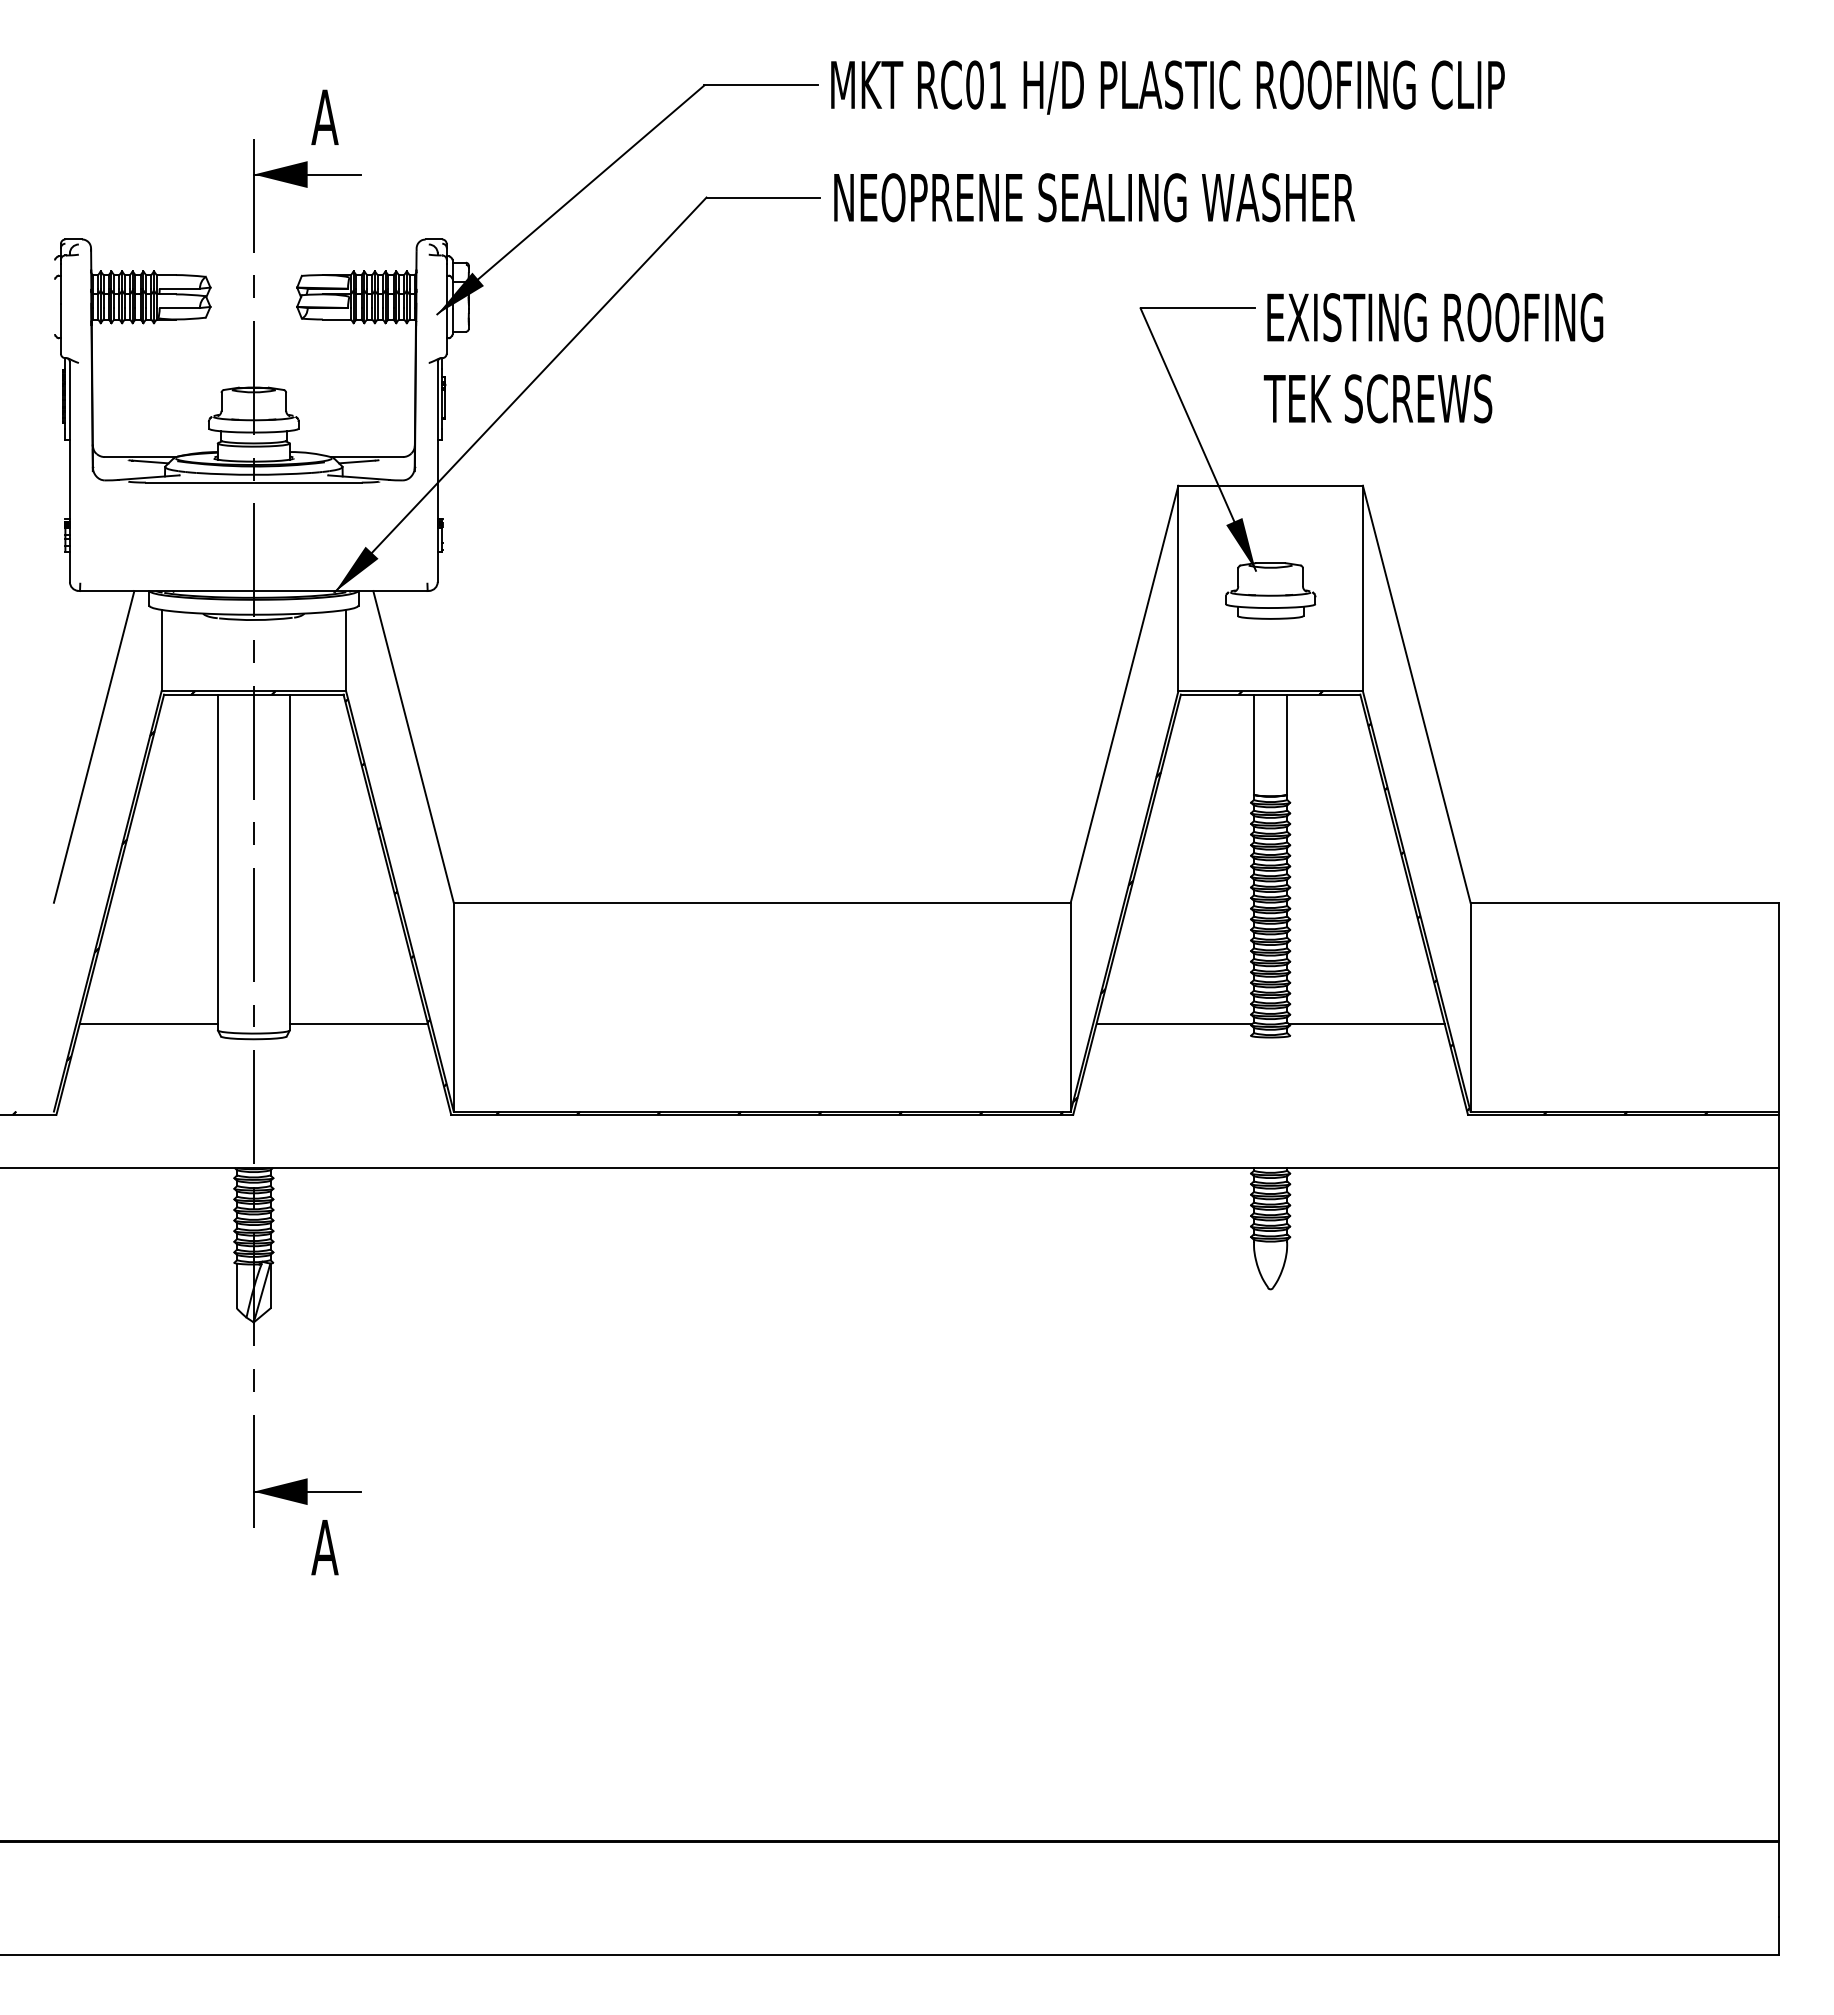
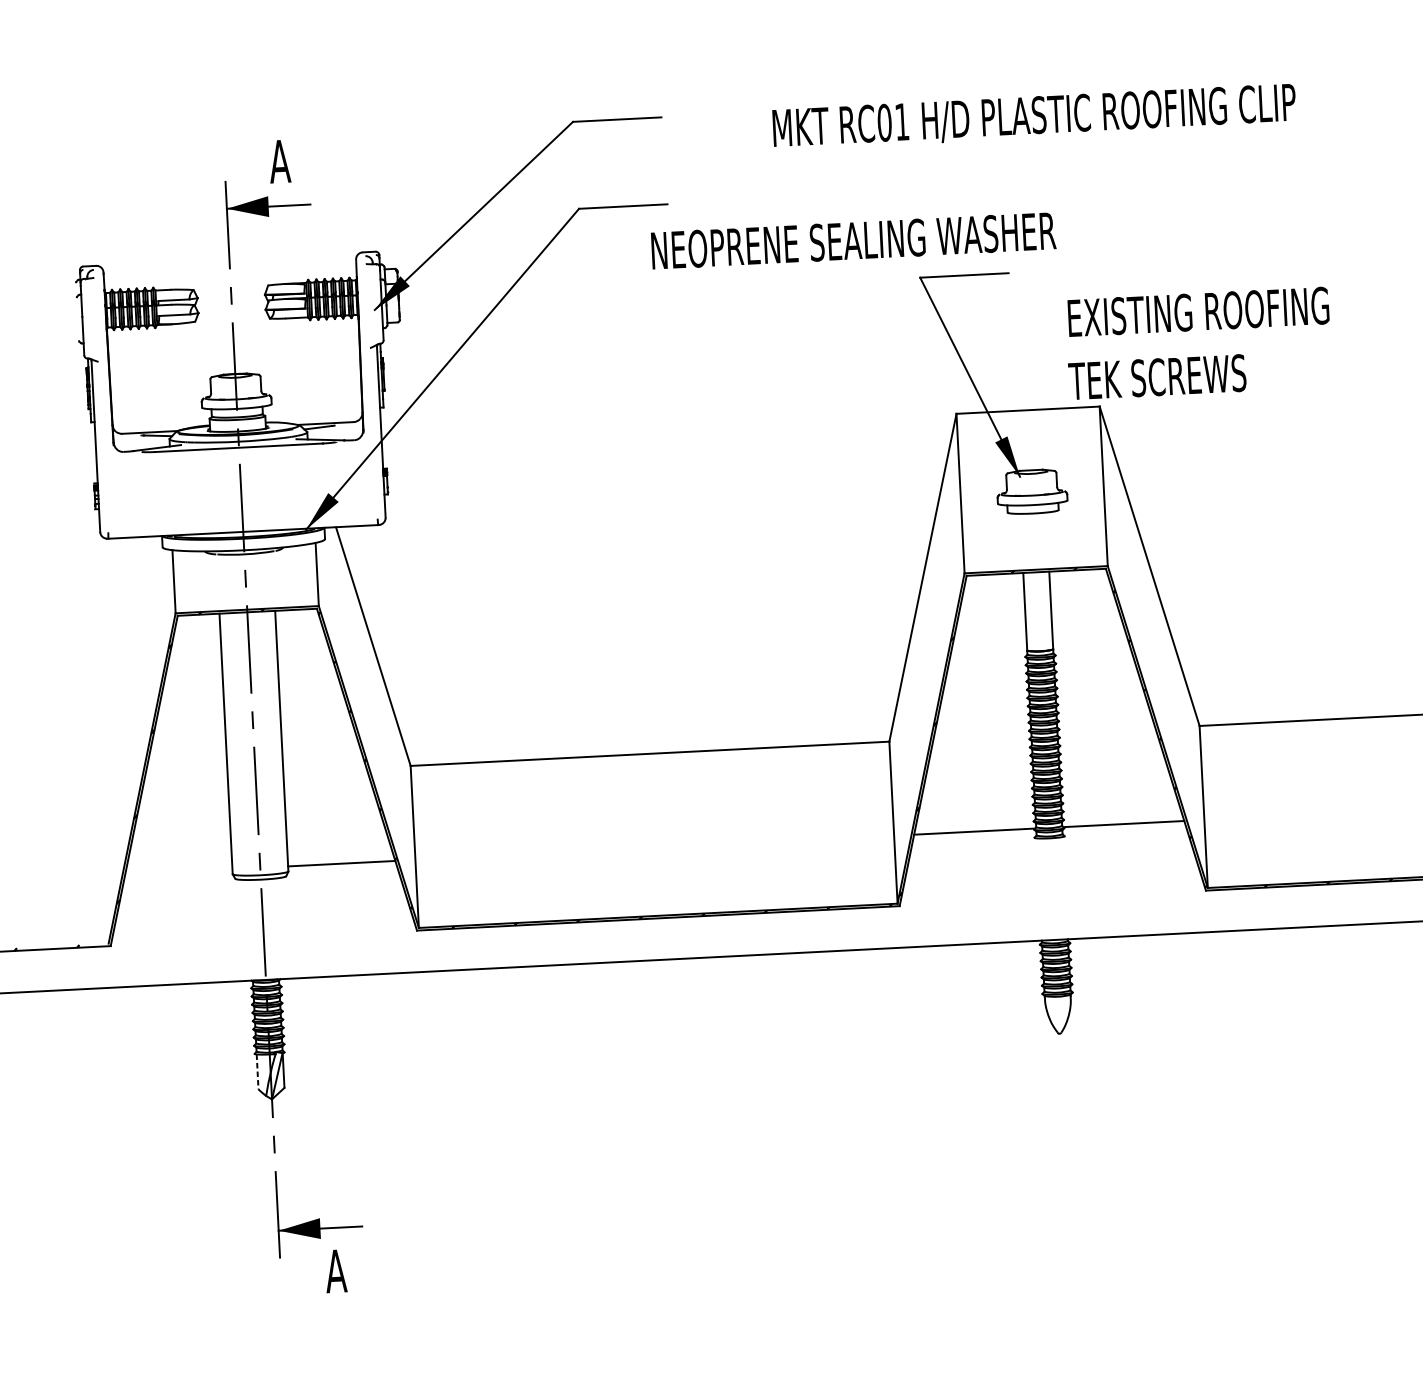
text: (1167, 87) -> (1034, 117), moved
text: (1094, 197) -> (853, 240), moved
text: (1433, 358) -> (1198, 343), moved
line: (93, 746) -> (124, 658), removed
line: (148, 1023) -> (178, 871), removed
line: (237, 1286) -> (257, 1072), solid -> dashed

